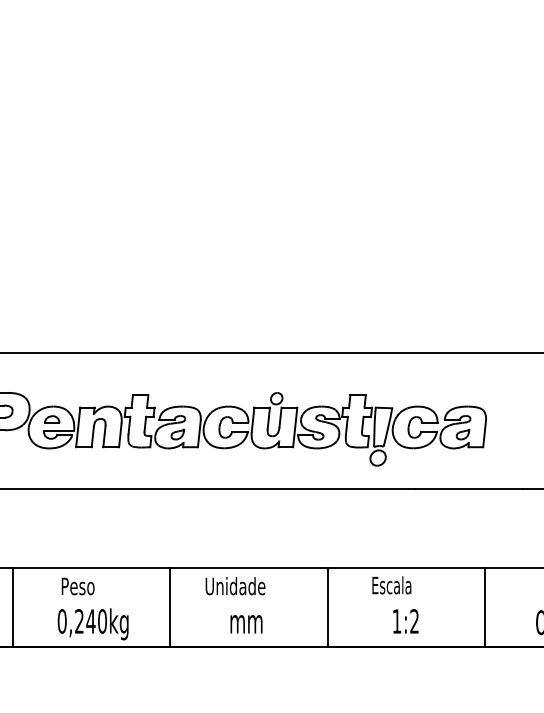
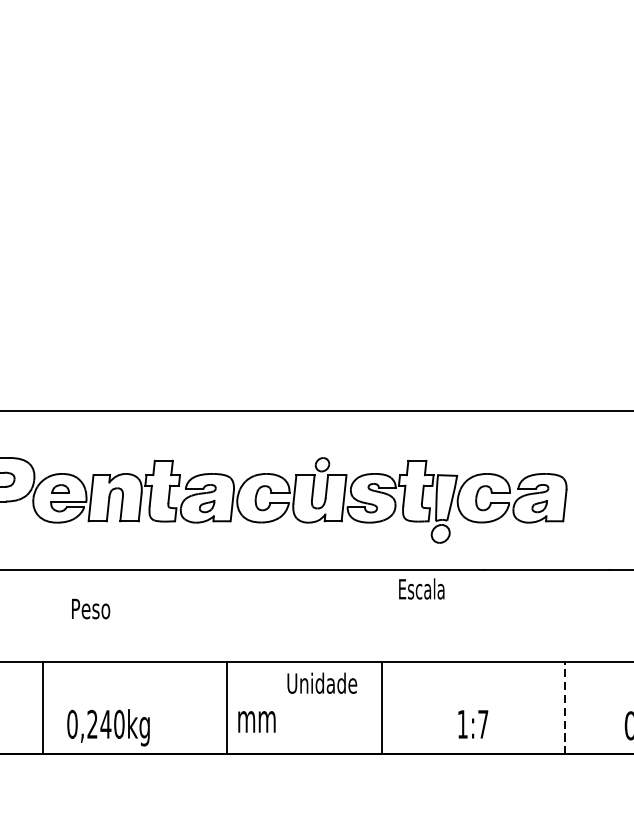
text: (391, 585) -> (421, 589), moved
text: (77, 586) -> (90, 609), moved
text: (235, 586) -> (322, 683), moved
line: (13, 607) -> (43, 708), moved
line: (170, 607) -> (226, 708), moved
line: (484, 607) -> (564, 708), solid -> dashed
text: (414, 621) -> (483, 724), 1:2 -> 1:7
text: (246, 624) -> (256, 722), moved

